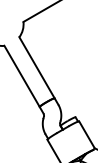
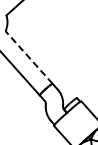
line: (36, 67) -> (28, 57), solid -> dashed

